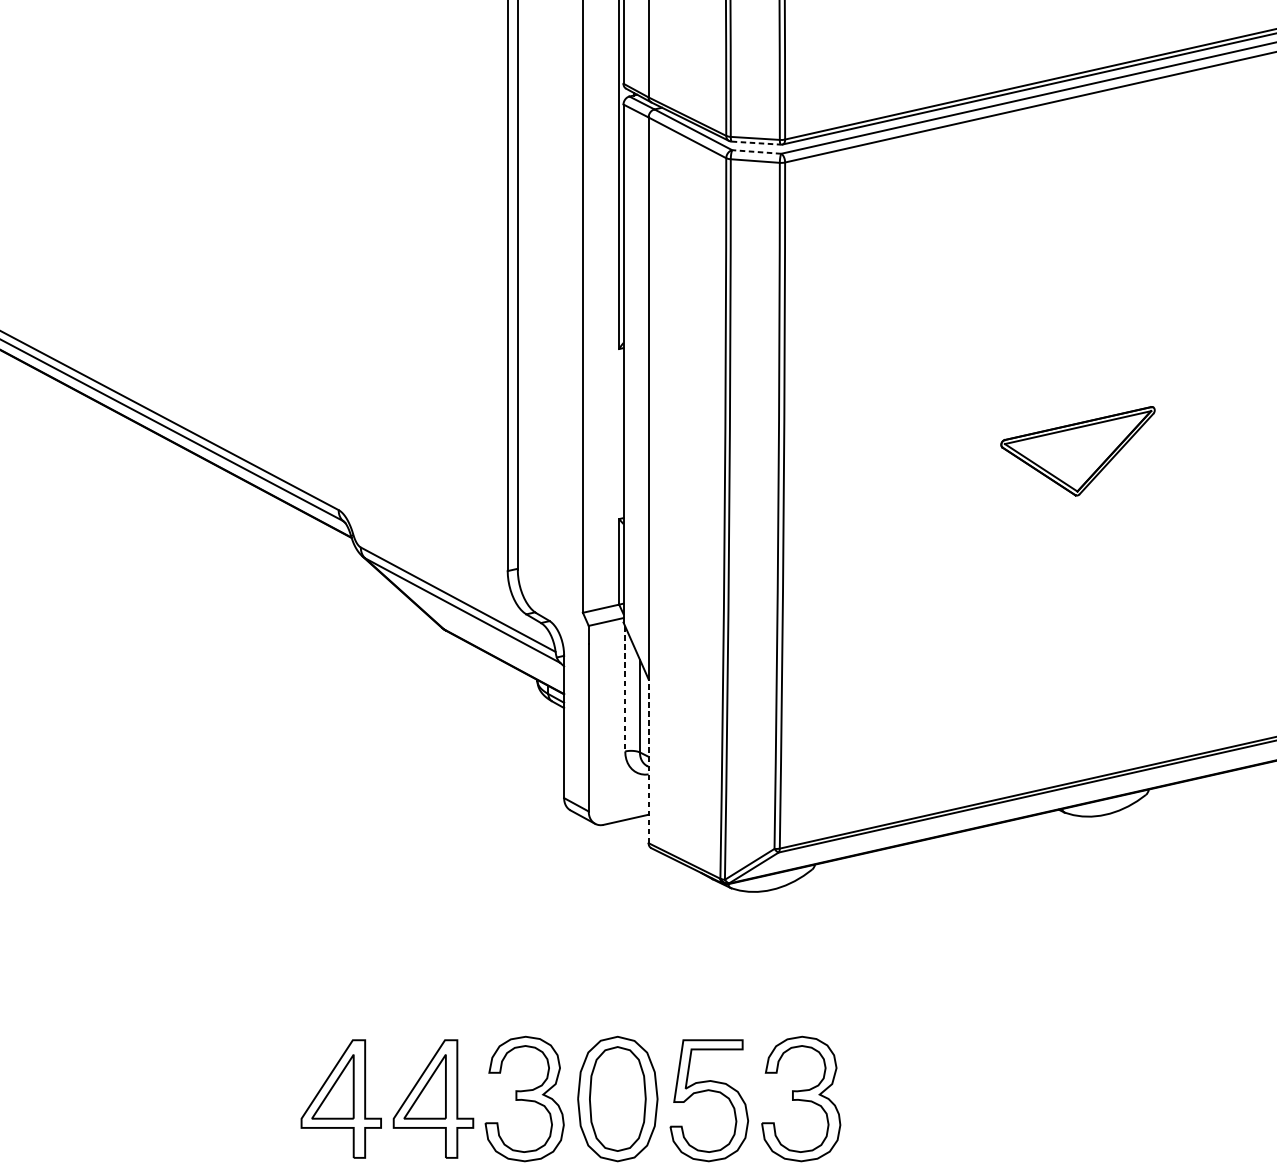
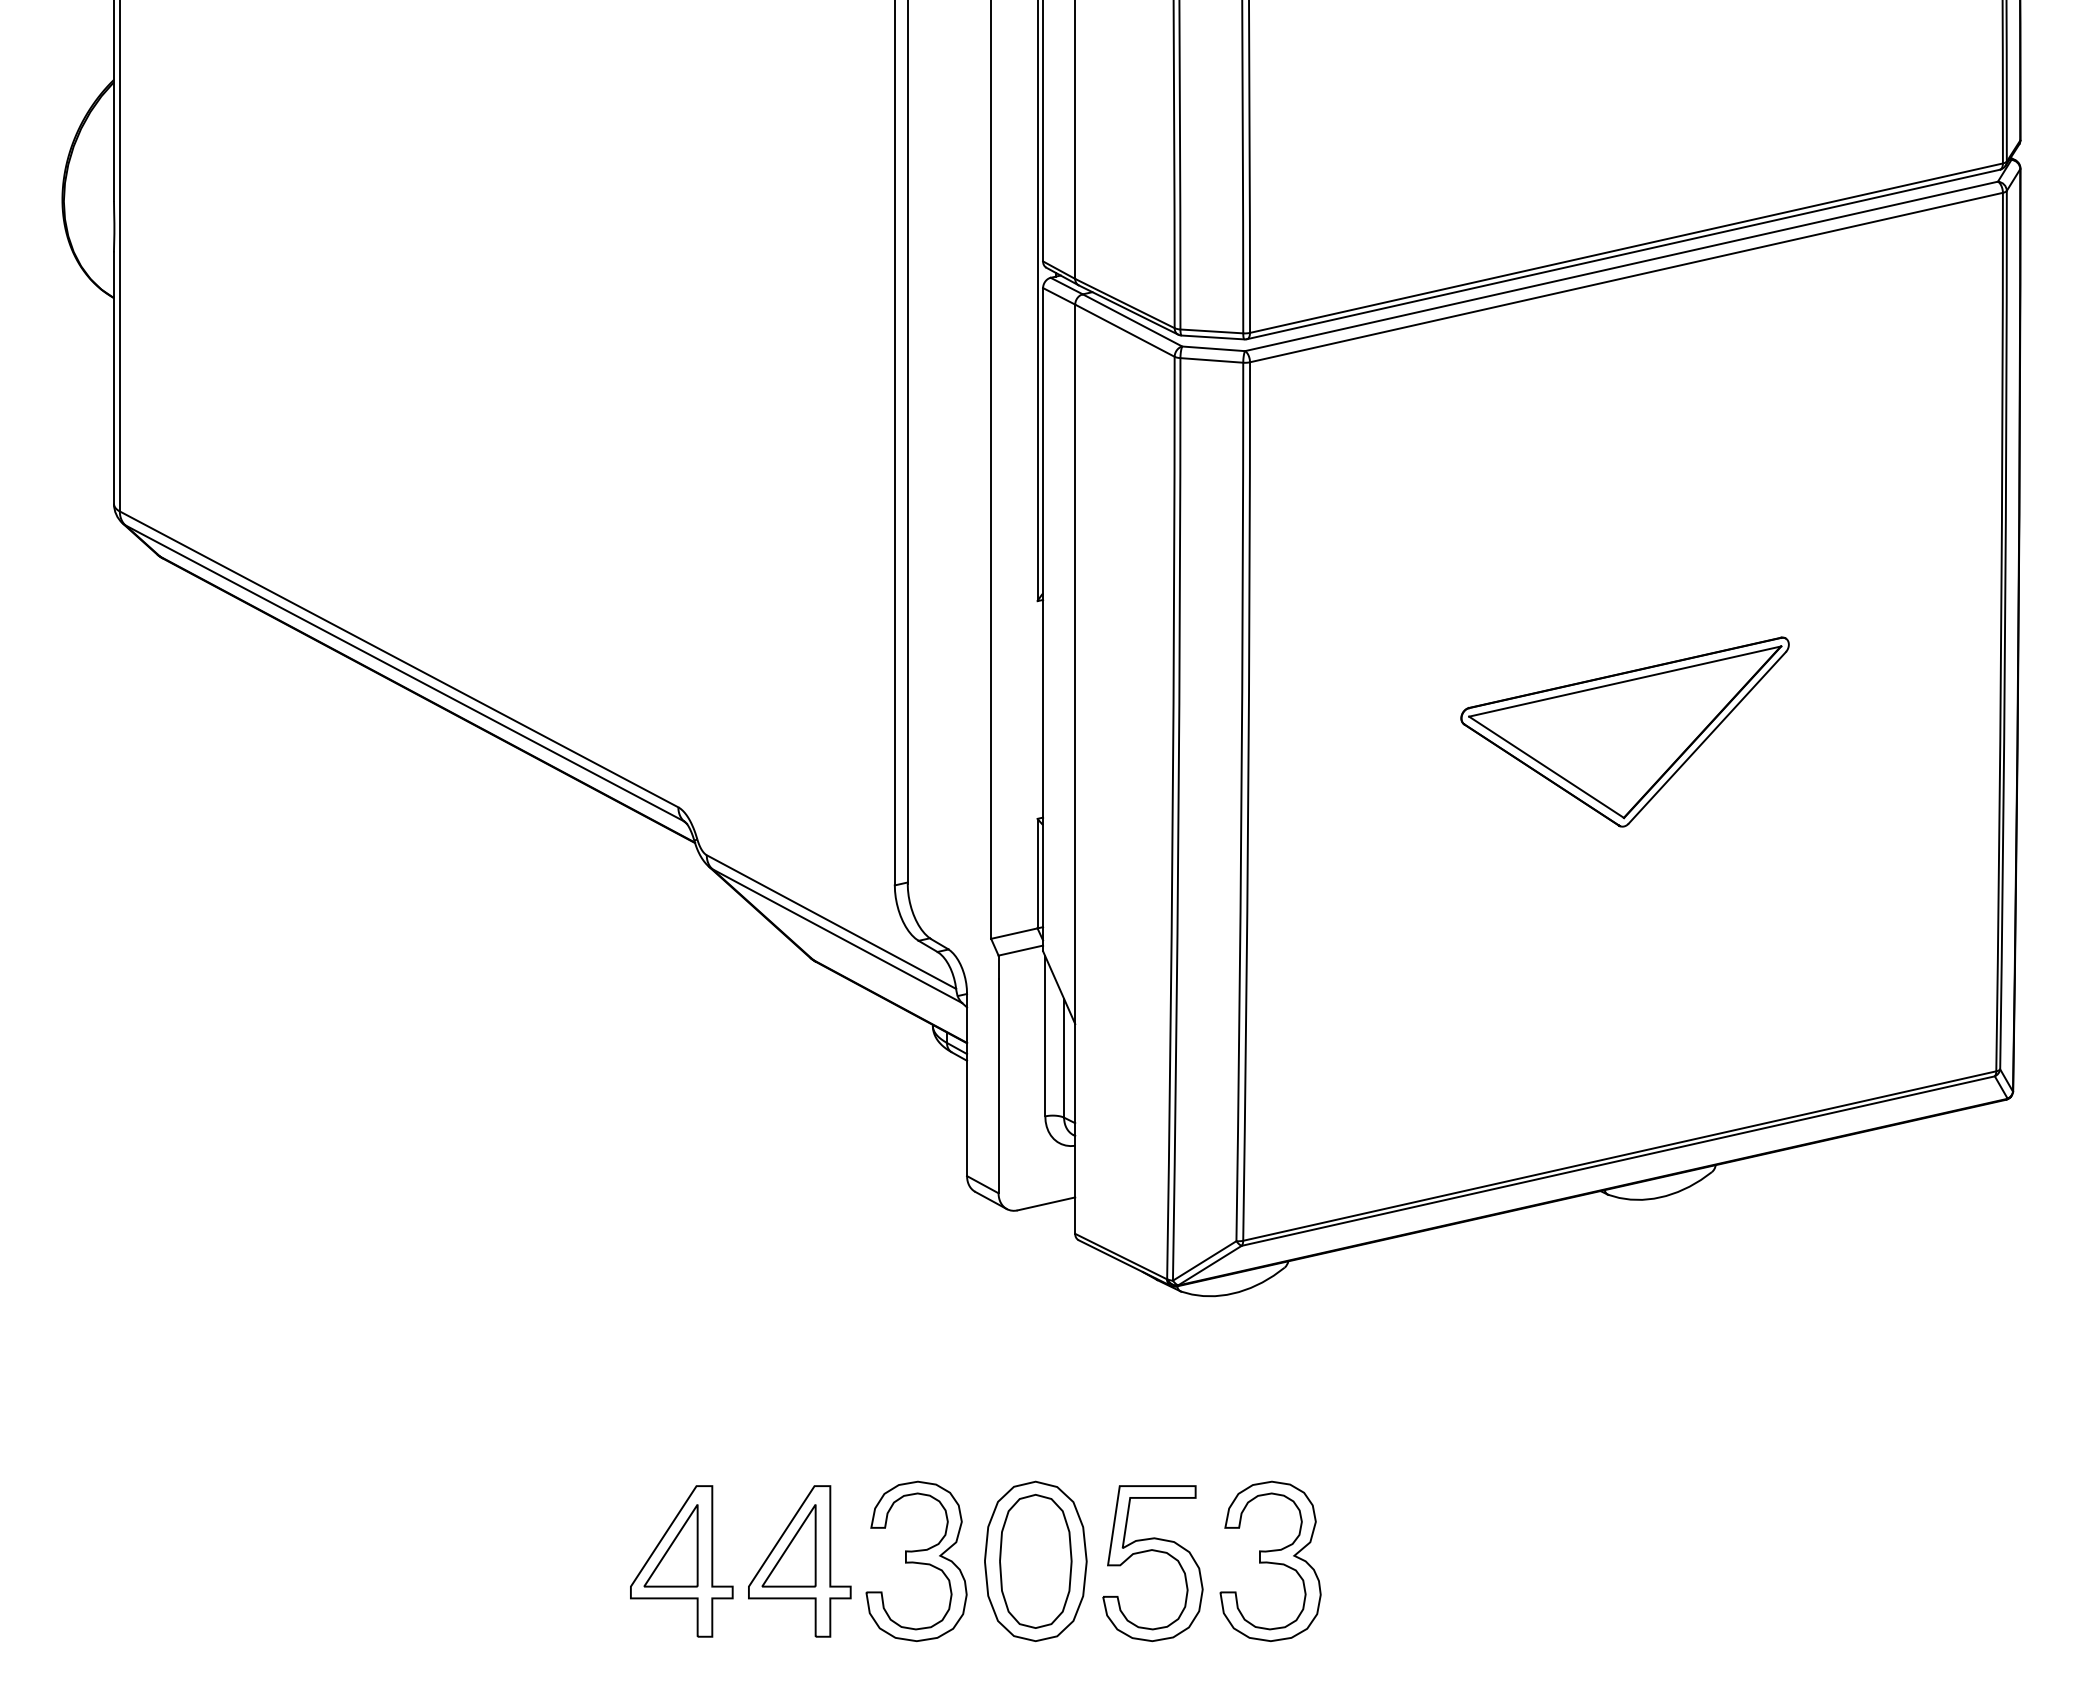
line: (756, 143) -> (1213, 337), dashed -> solid
line: (756, 151) -> (1213, 348), dashed -> solid
part: (1077, 450) -> (1624, 731), size x1.67
line: (625, 689) -> (1045, 1036), dashed -> solid
line: (648, 760) -> (1075, 1128), dashed -> solid

